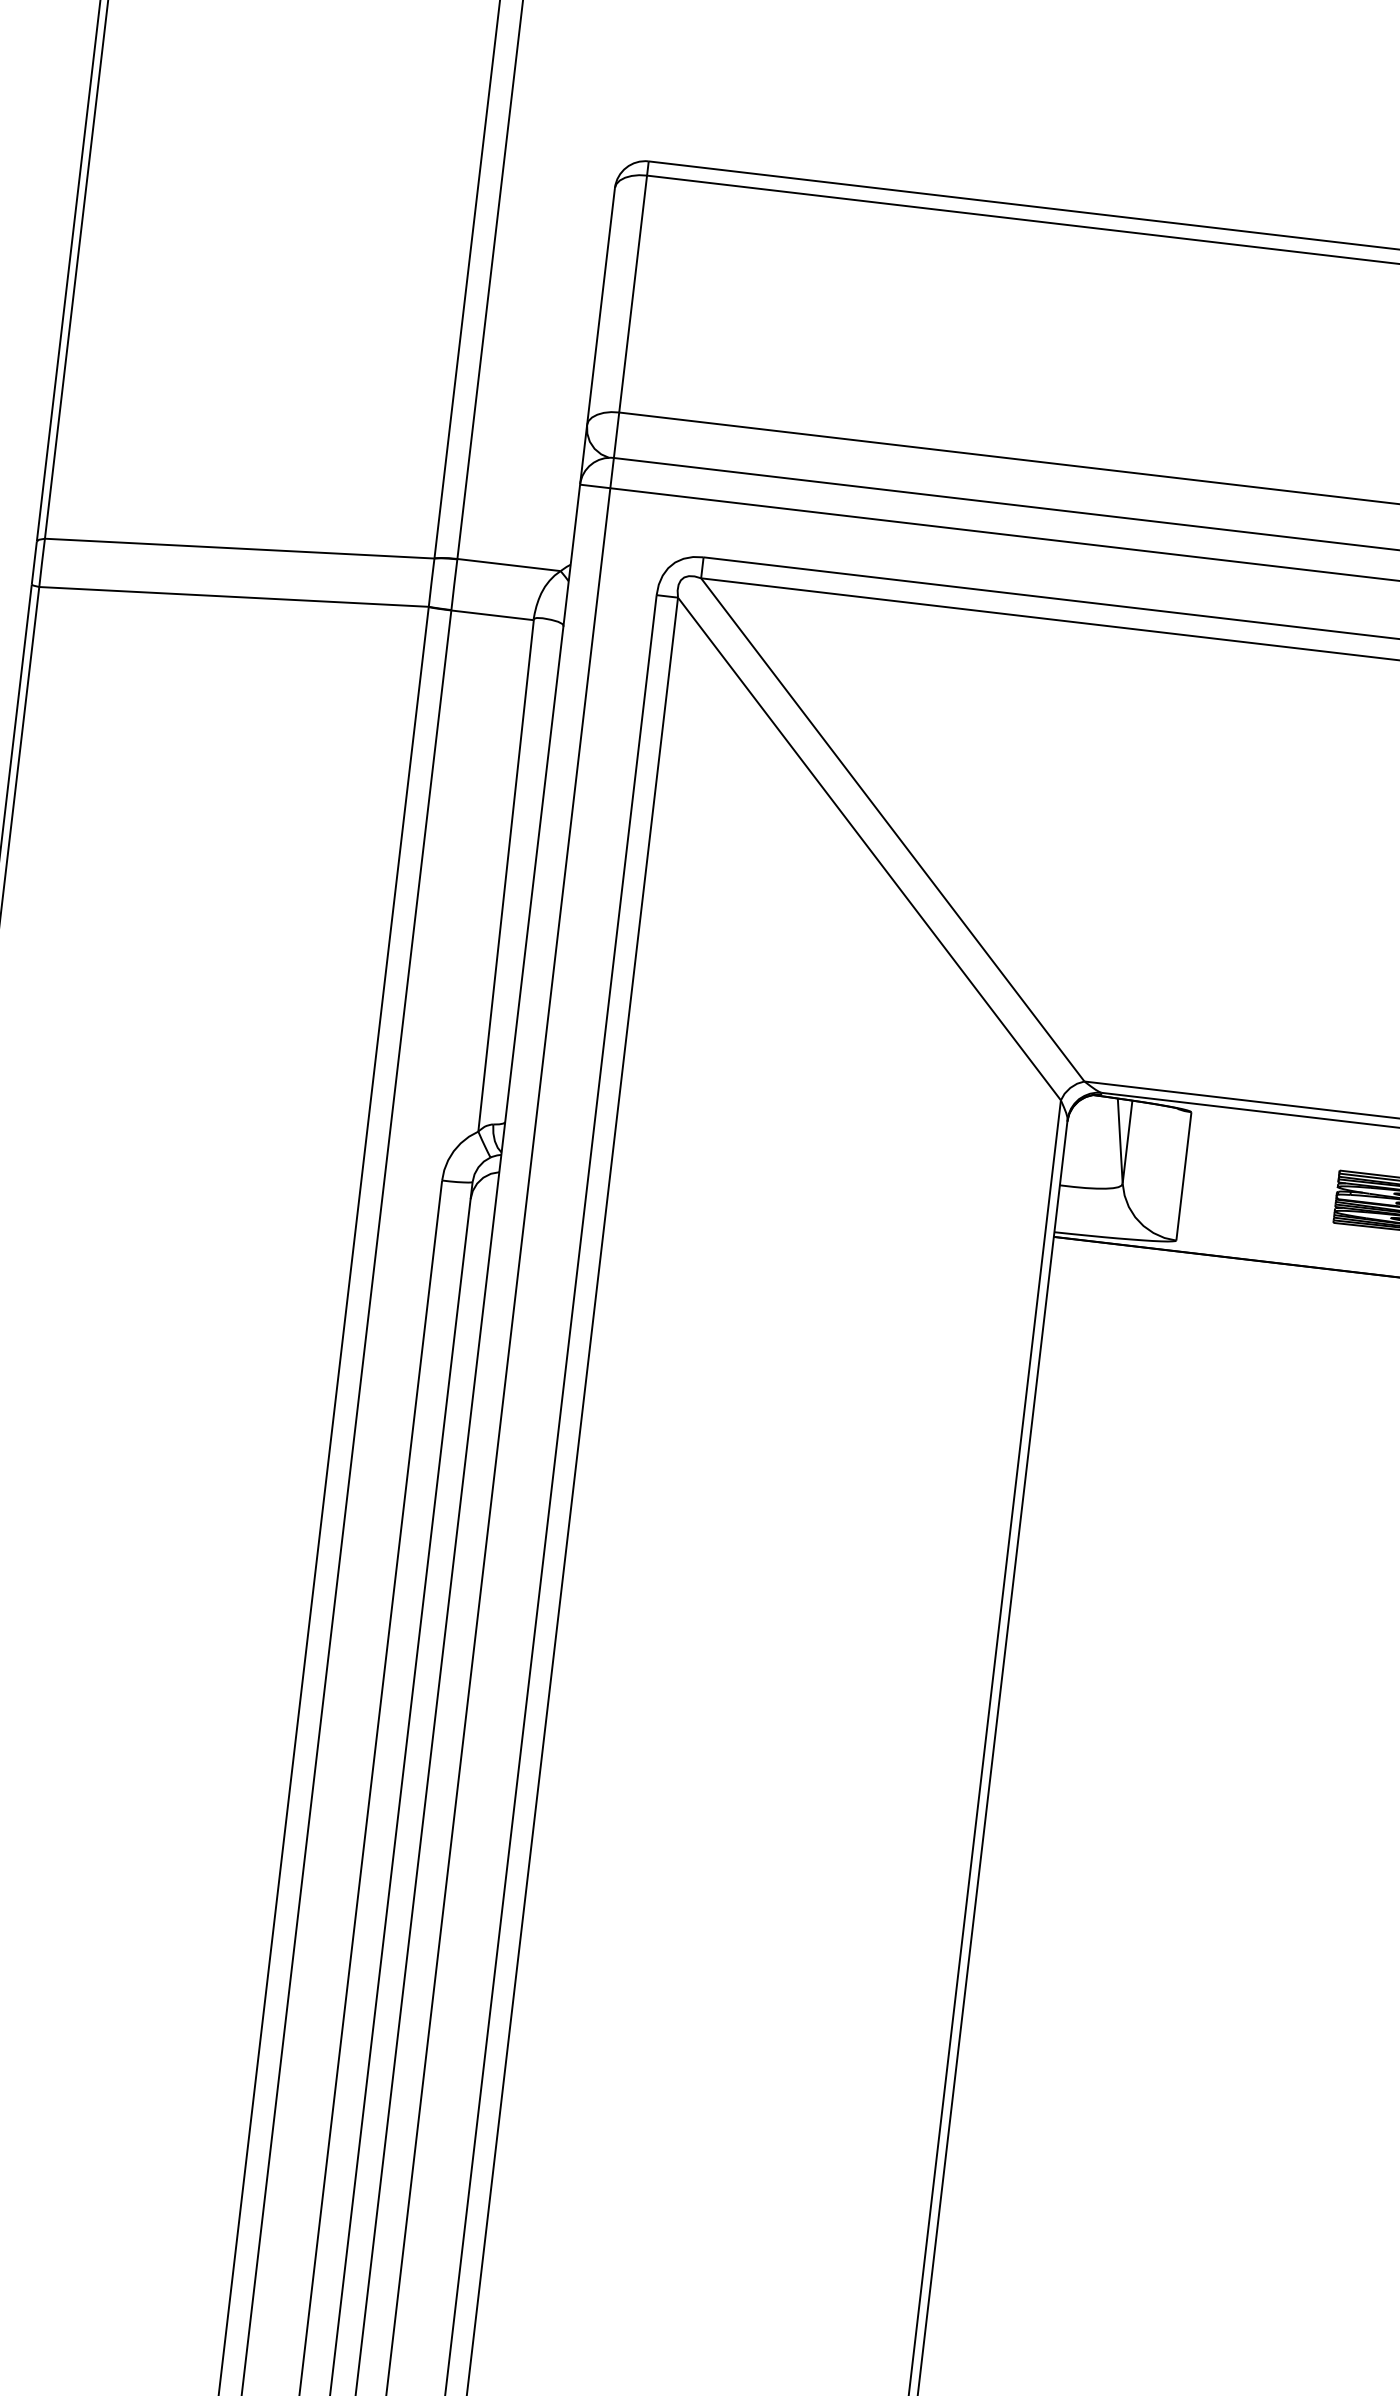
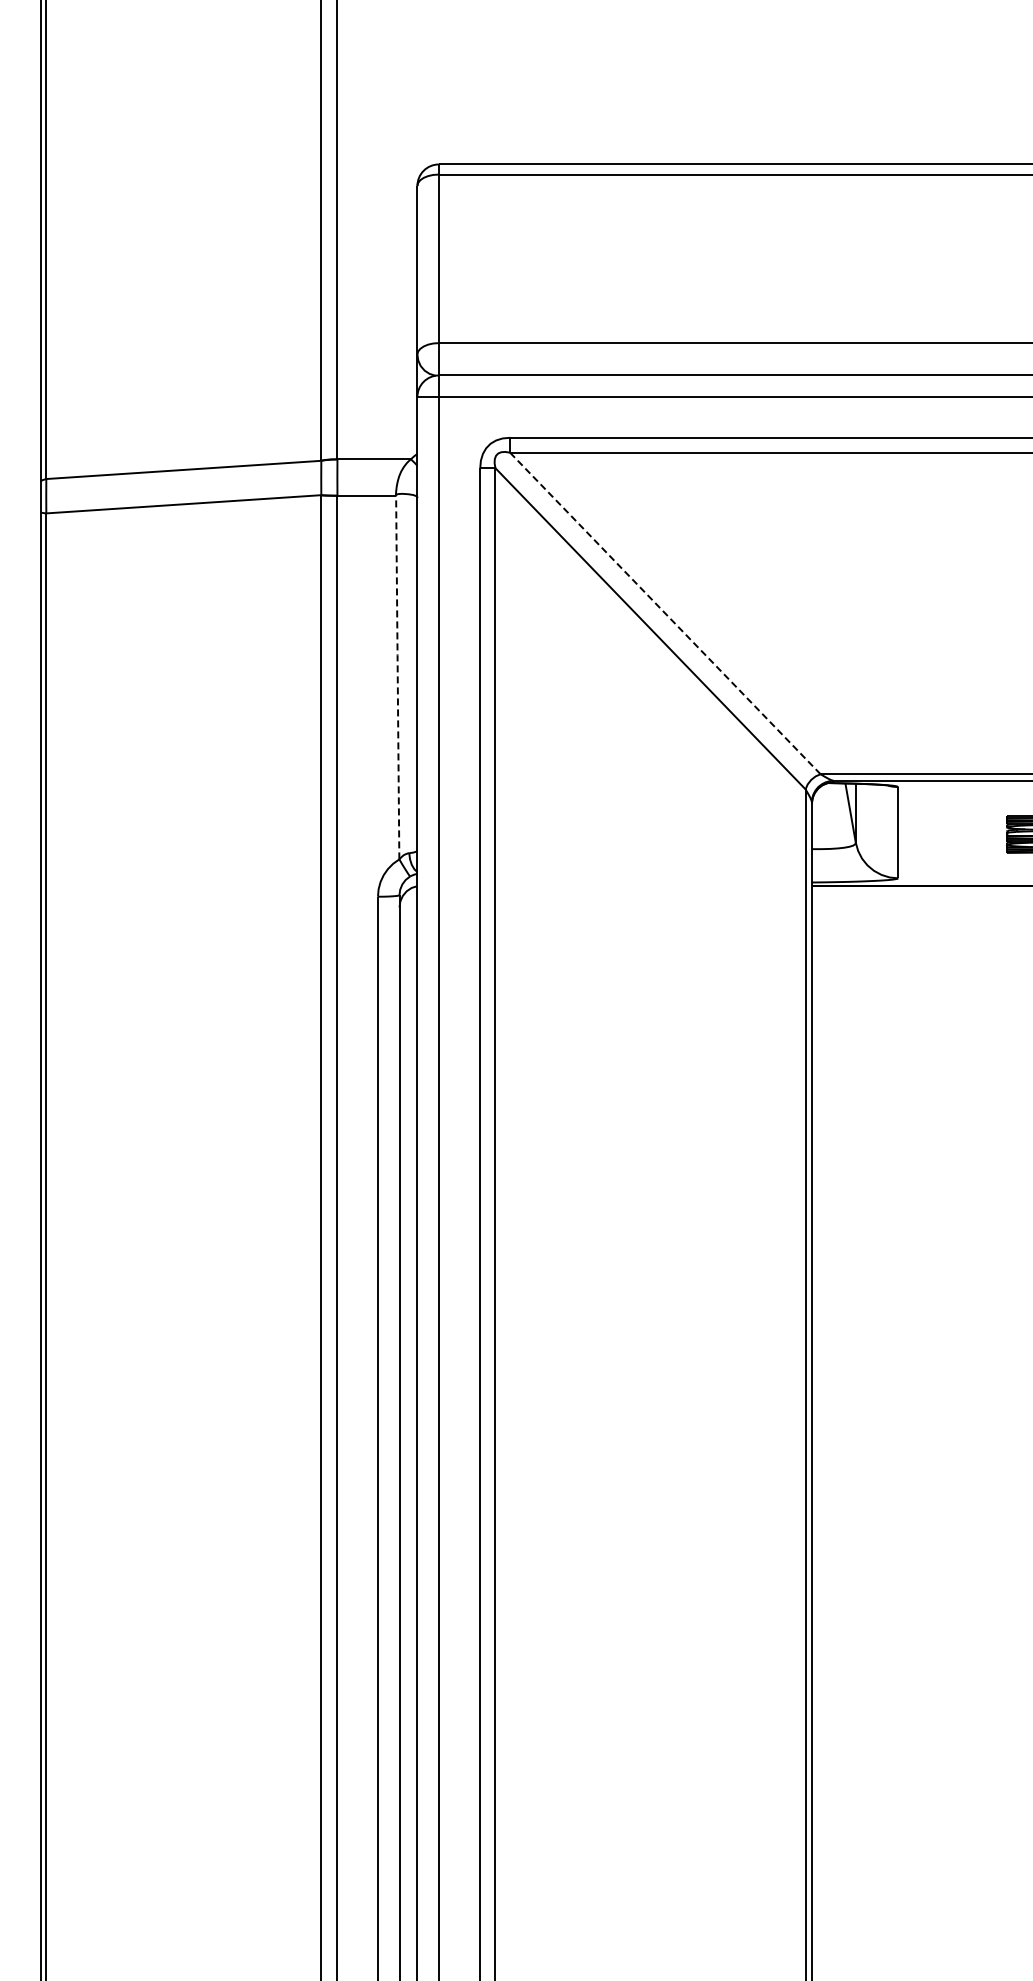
line: (893, 829) -> (665, 613), solid -> dashed
line: (505, 874) -> (397, 676), solid -> dashed

